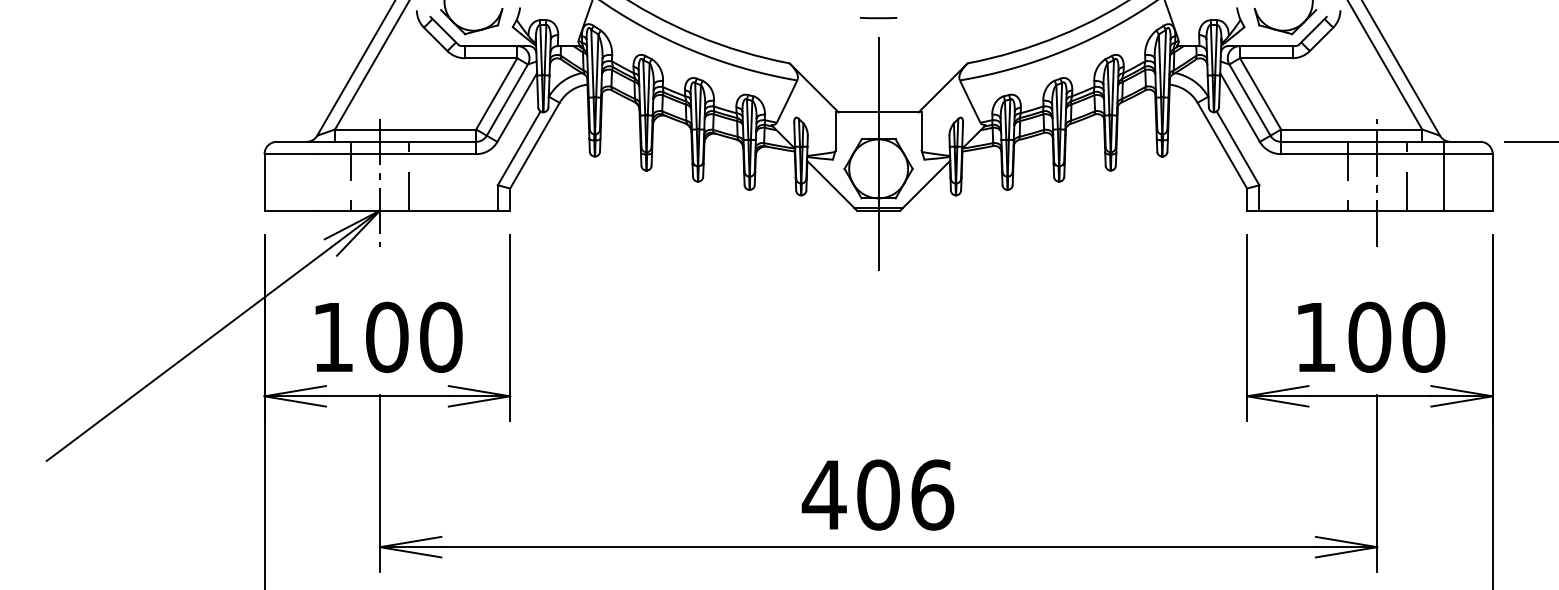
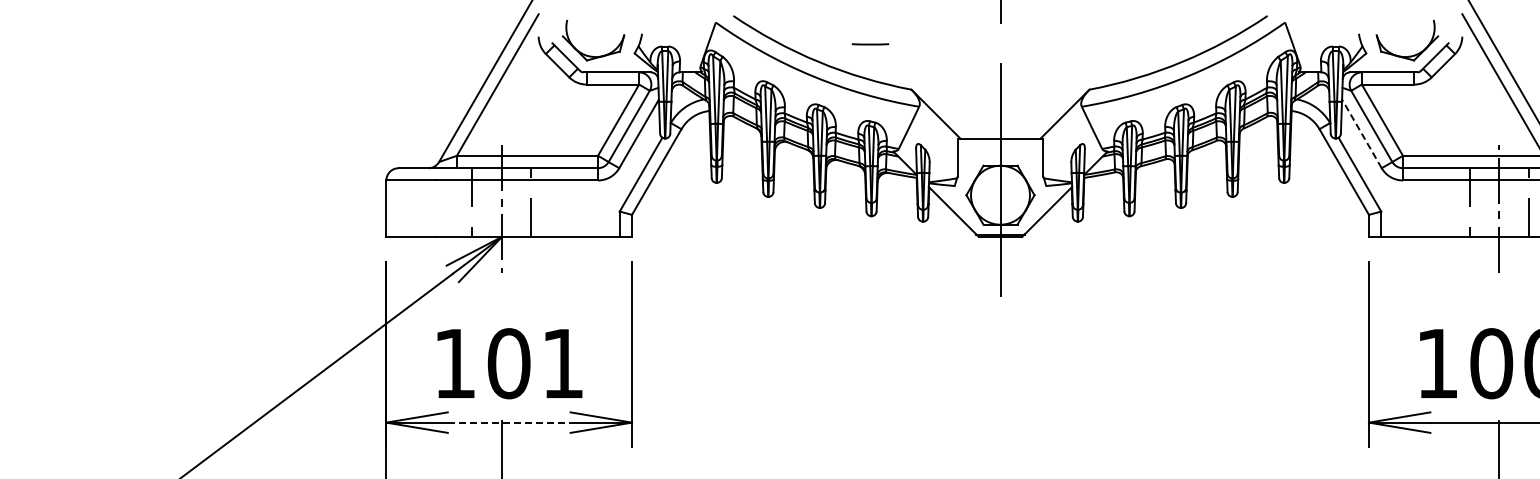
line: (878, 18) -> (870, 44), moved
line: (1240, 107) -> (1362, 133), solid -> dashed
text: (441, 336) -> (563, 362), 100 -> 101
line: (387, 396) -> (509, 422), solid -> dashed

